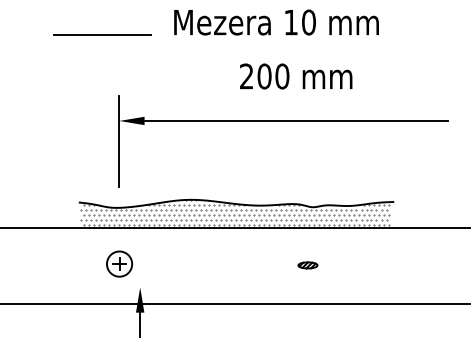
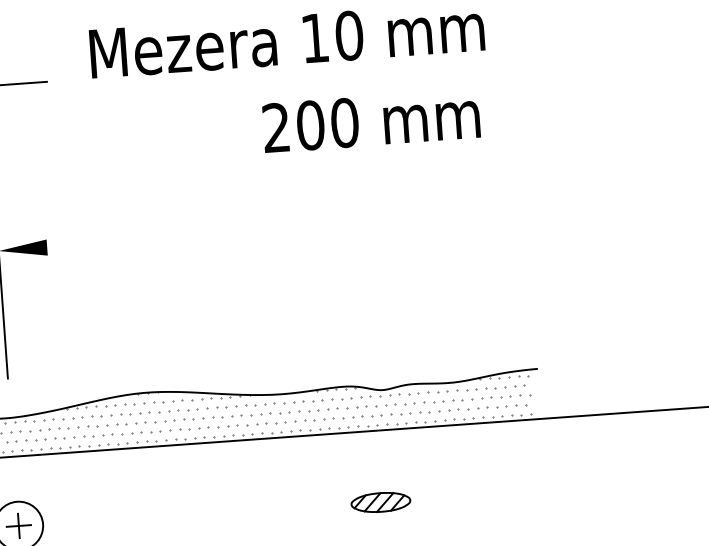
text: (296, 76) -> (371, 121), moved
line: (296, 120) -> (338, 225), removed
part: (307, 265) -> (380, 502), size x1.6

